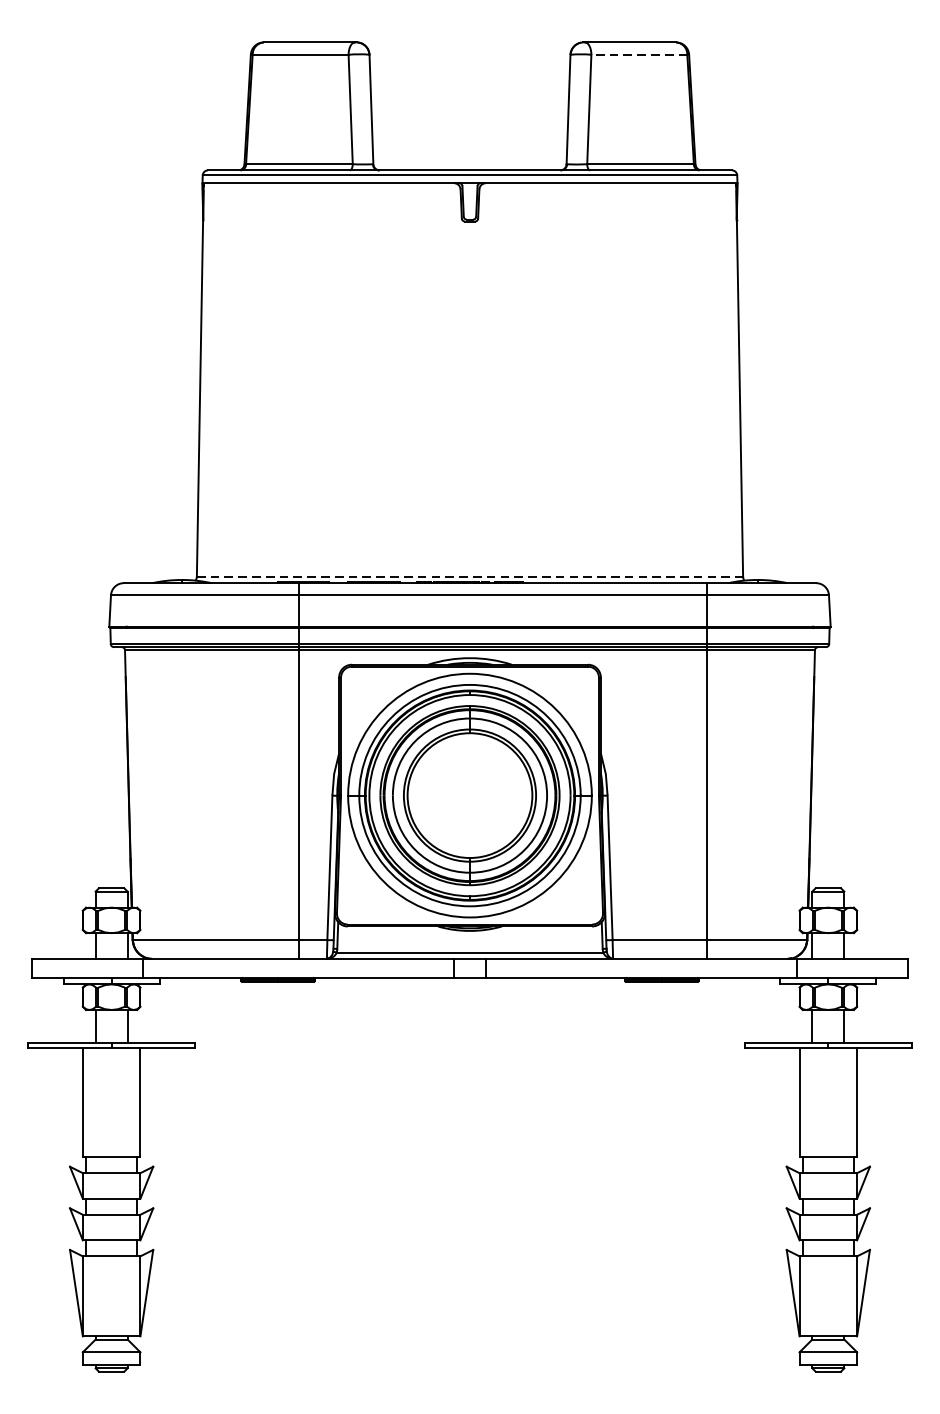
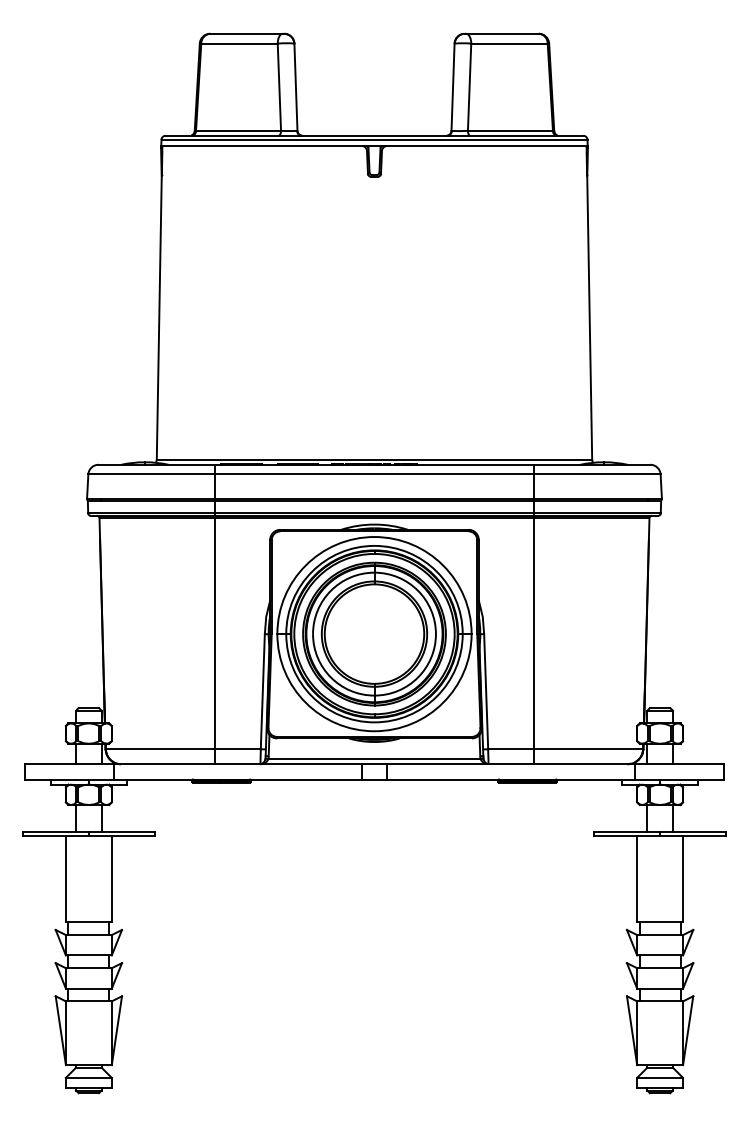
line: (638, 54) -> (508, 43), dashed -> solid
line: (470, 576) -> (374, 459), dashed -> solid
line: (299, 770) -> (215, 614), moved
line: (707, 770) -> (533, 614), moved

